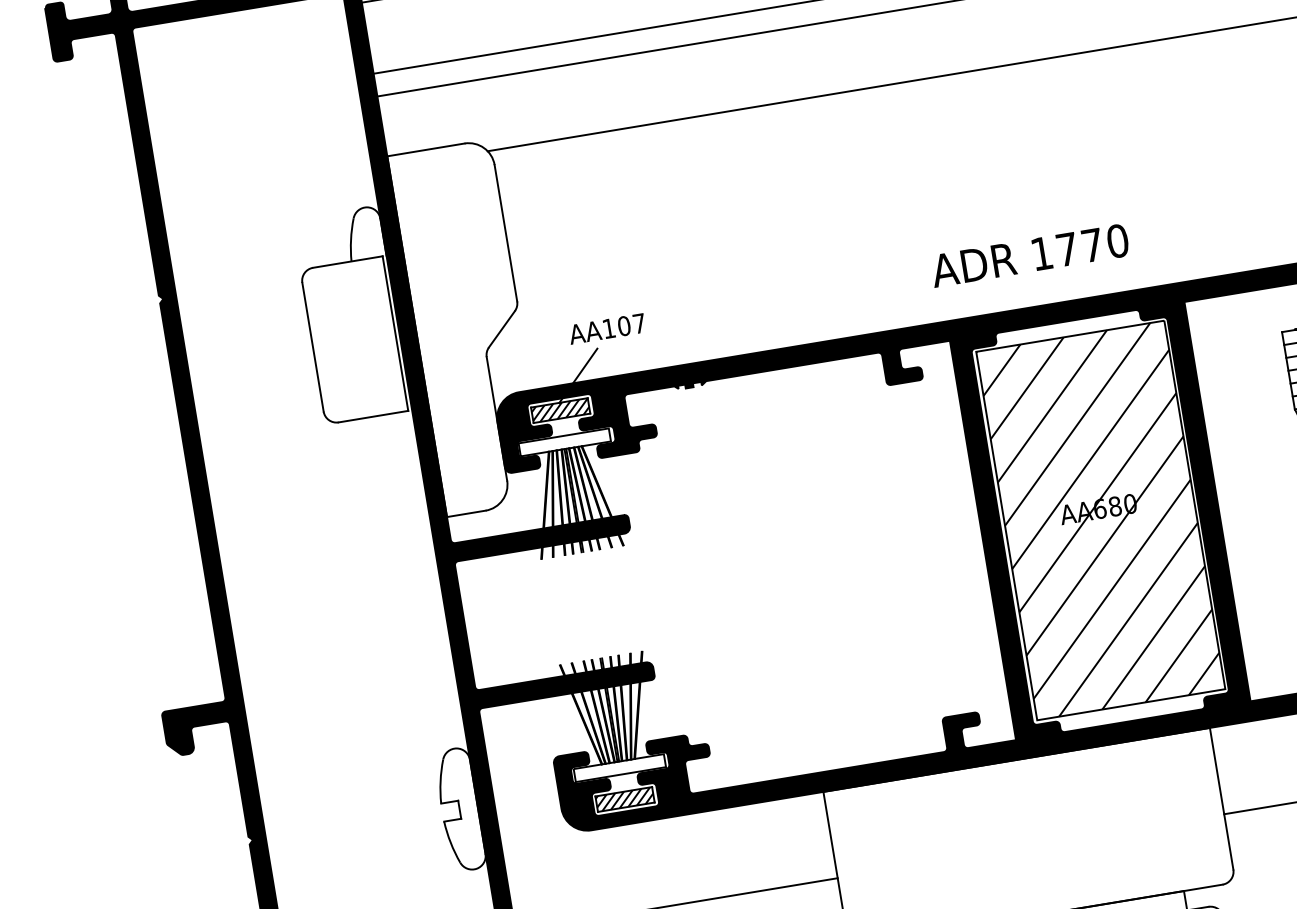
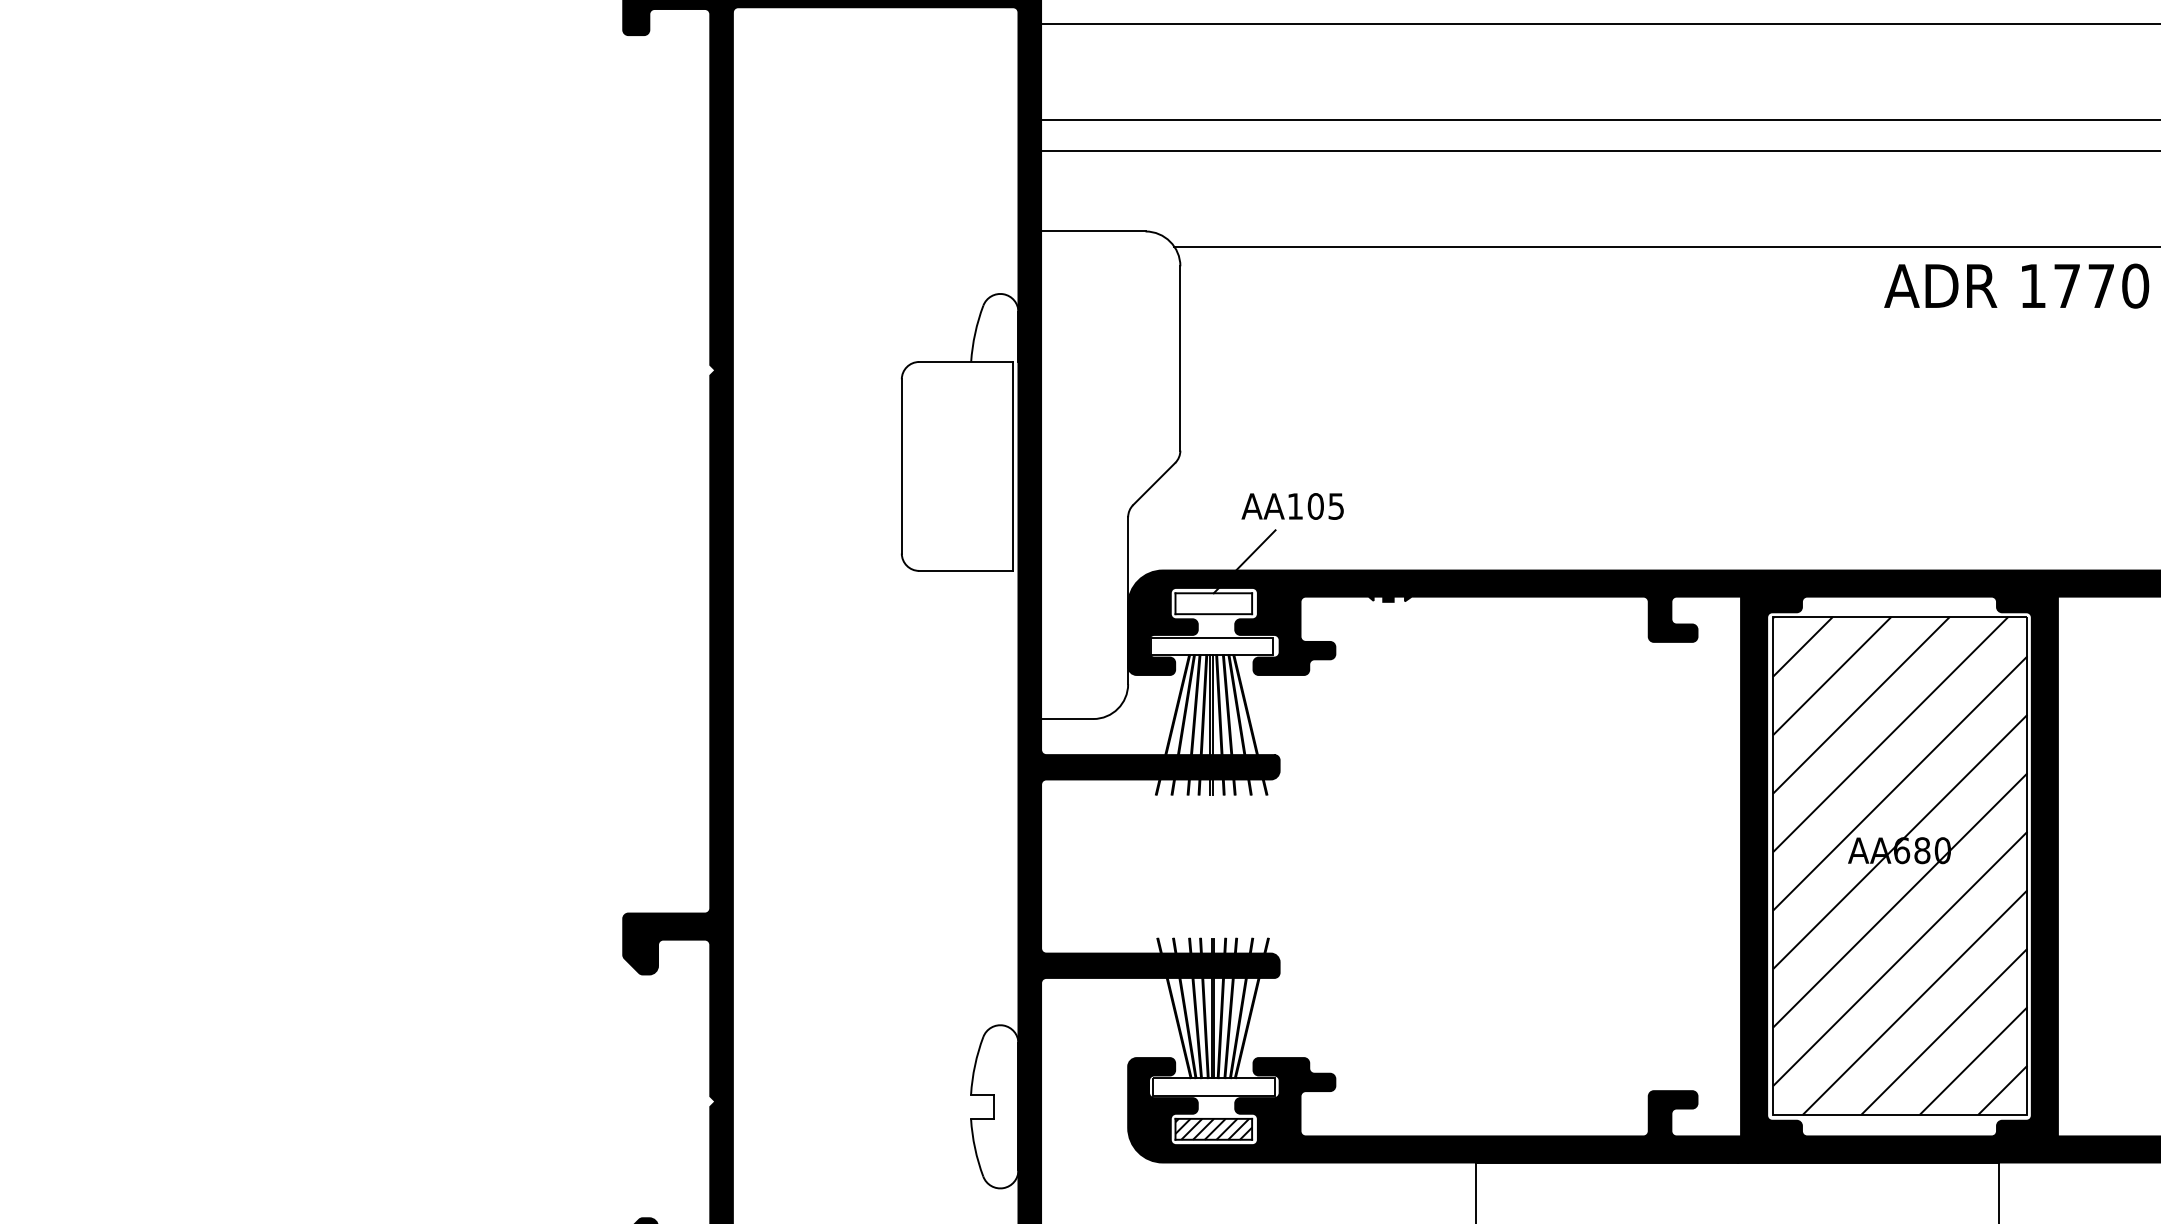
text: (1029, 255) -> (2016, 285), moved
text: (638, 323) -> (1335, 506), AA107 -> AA105
hatch: (560, 410) -> (1213, 603), removed

